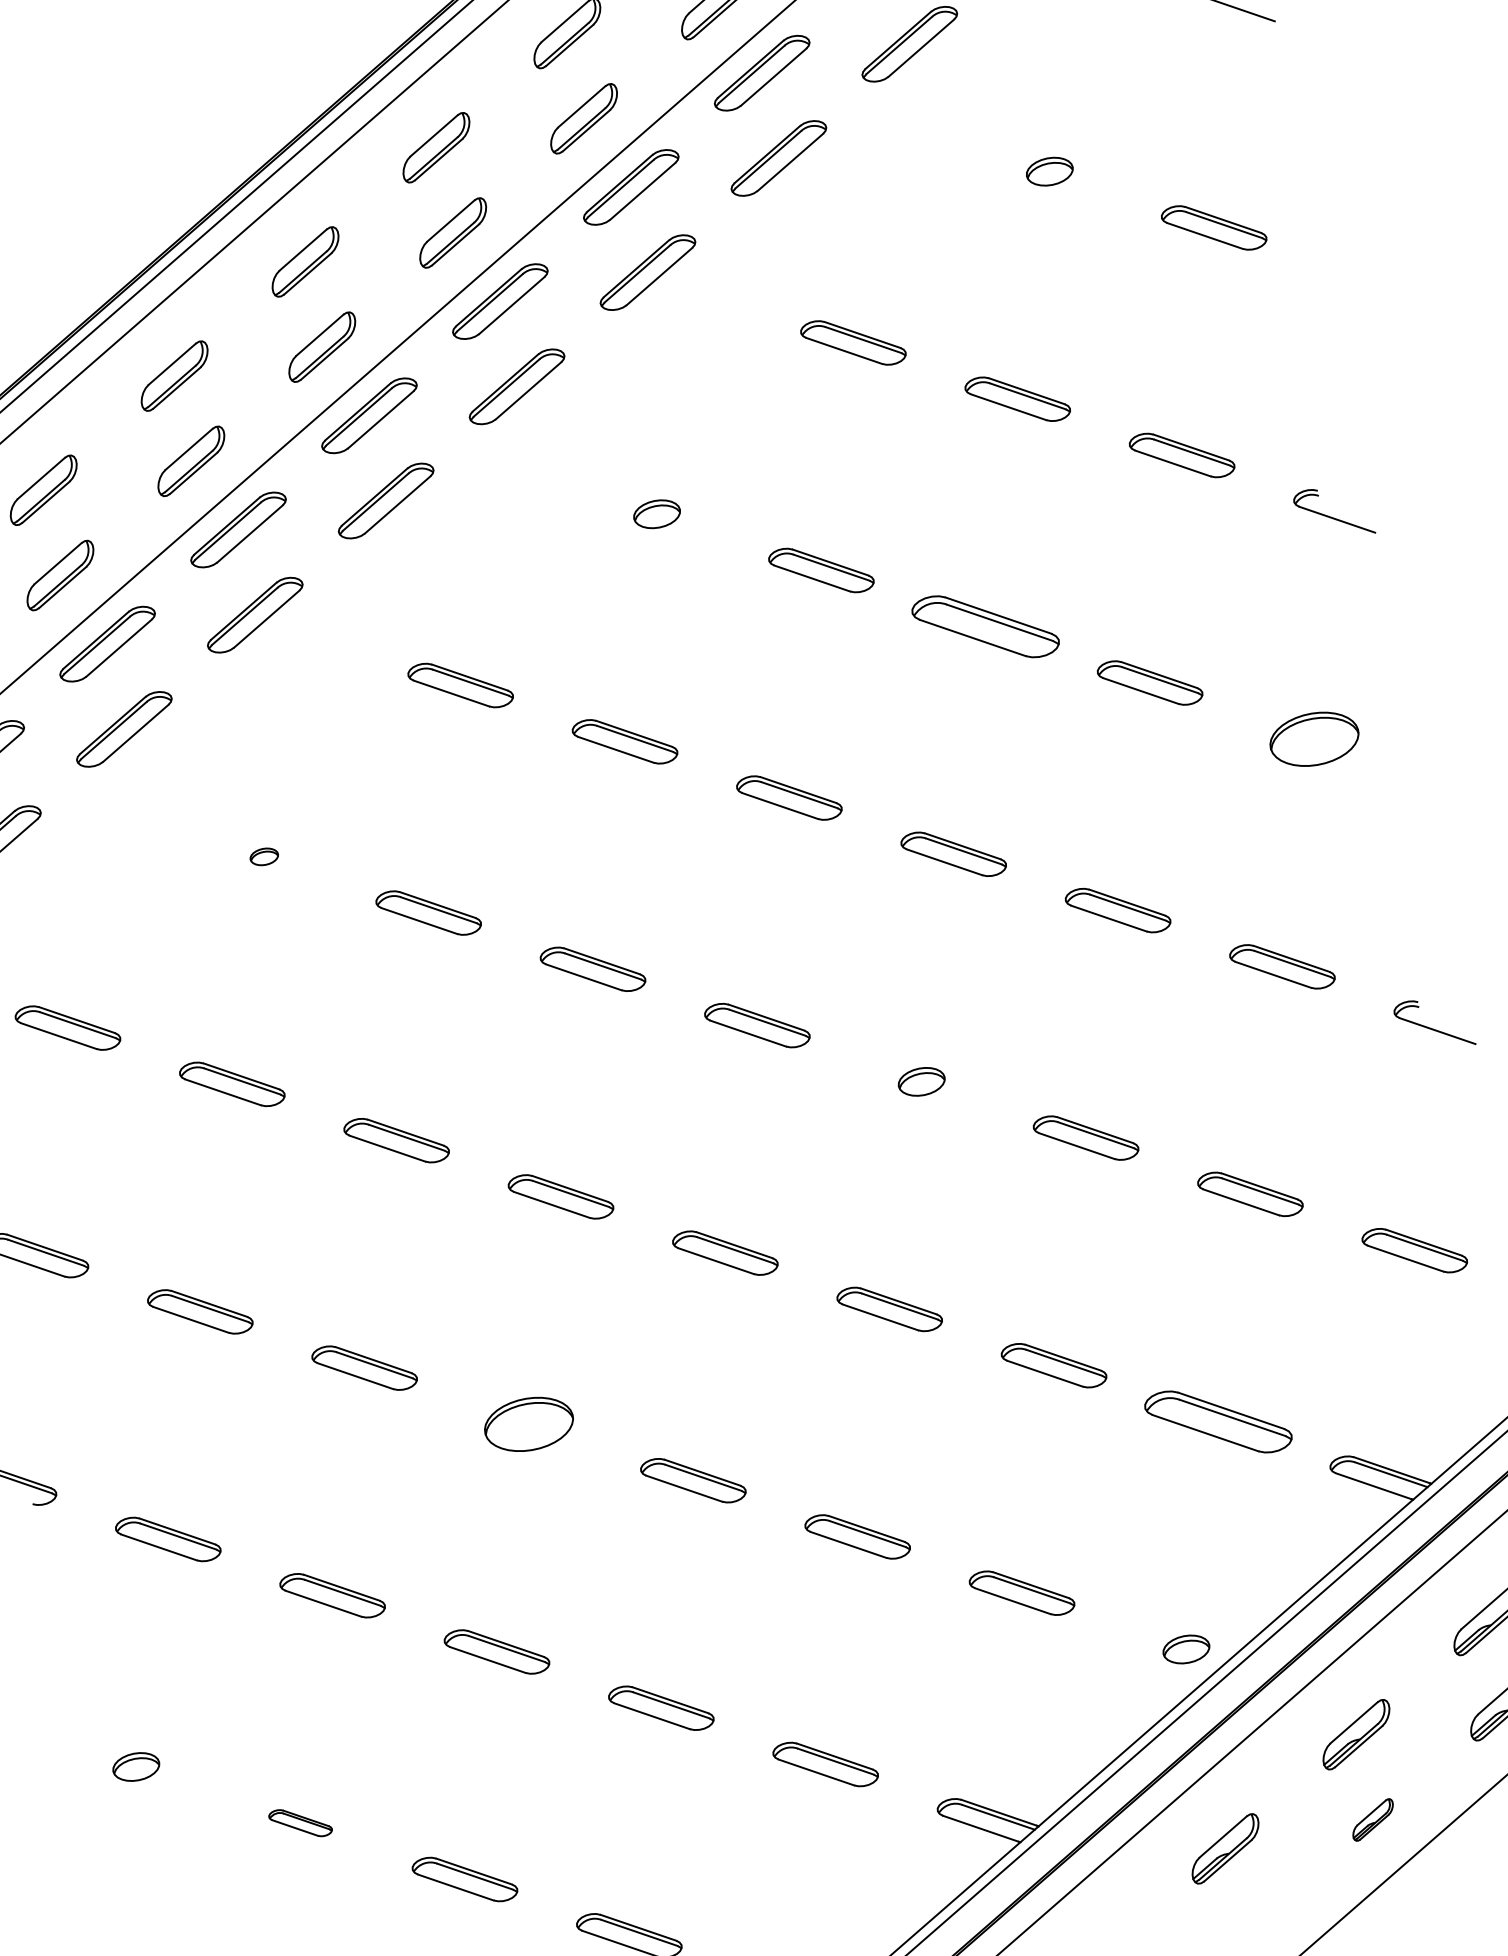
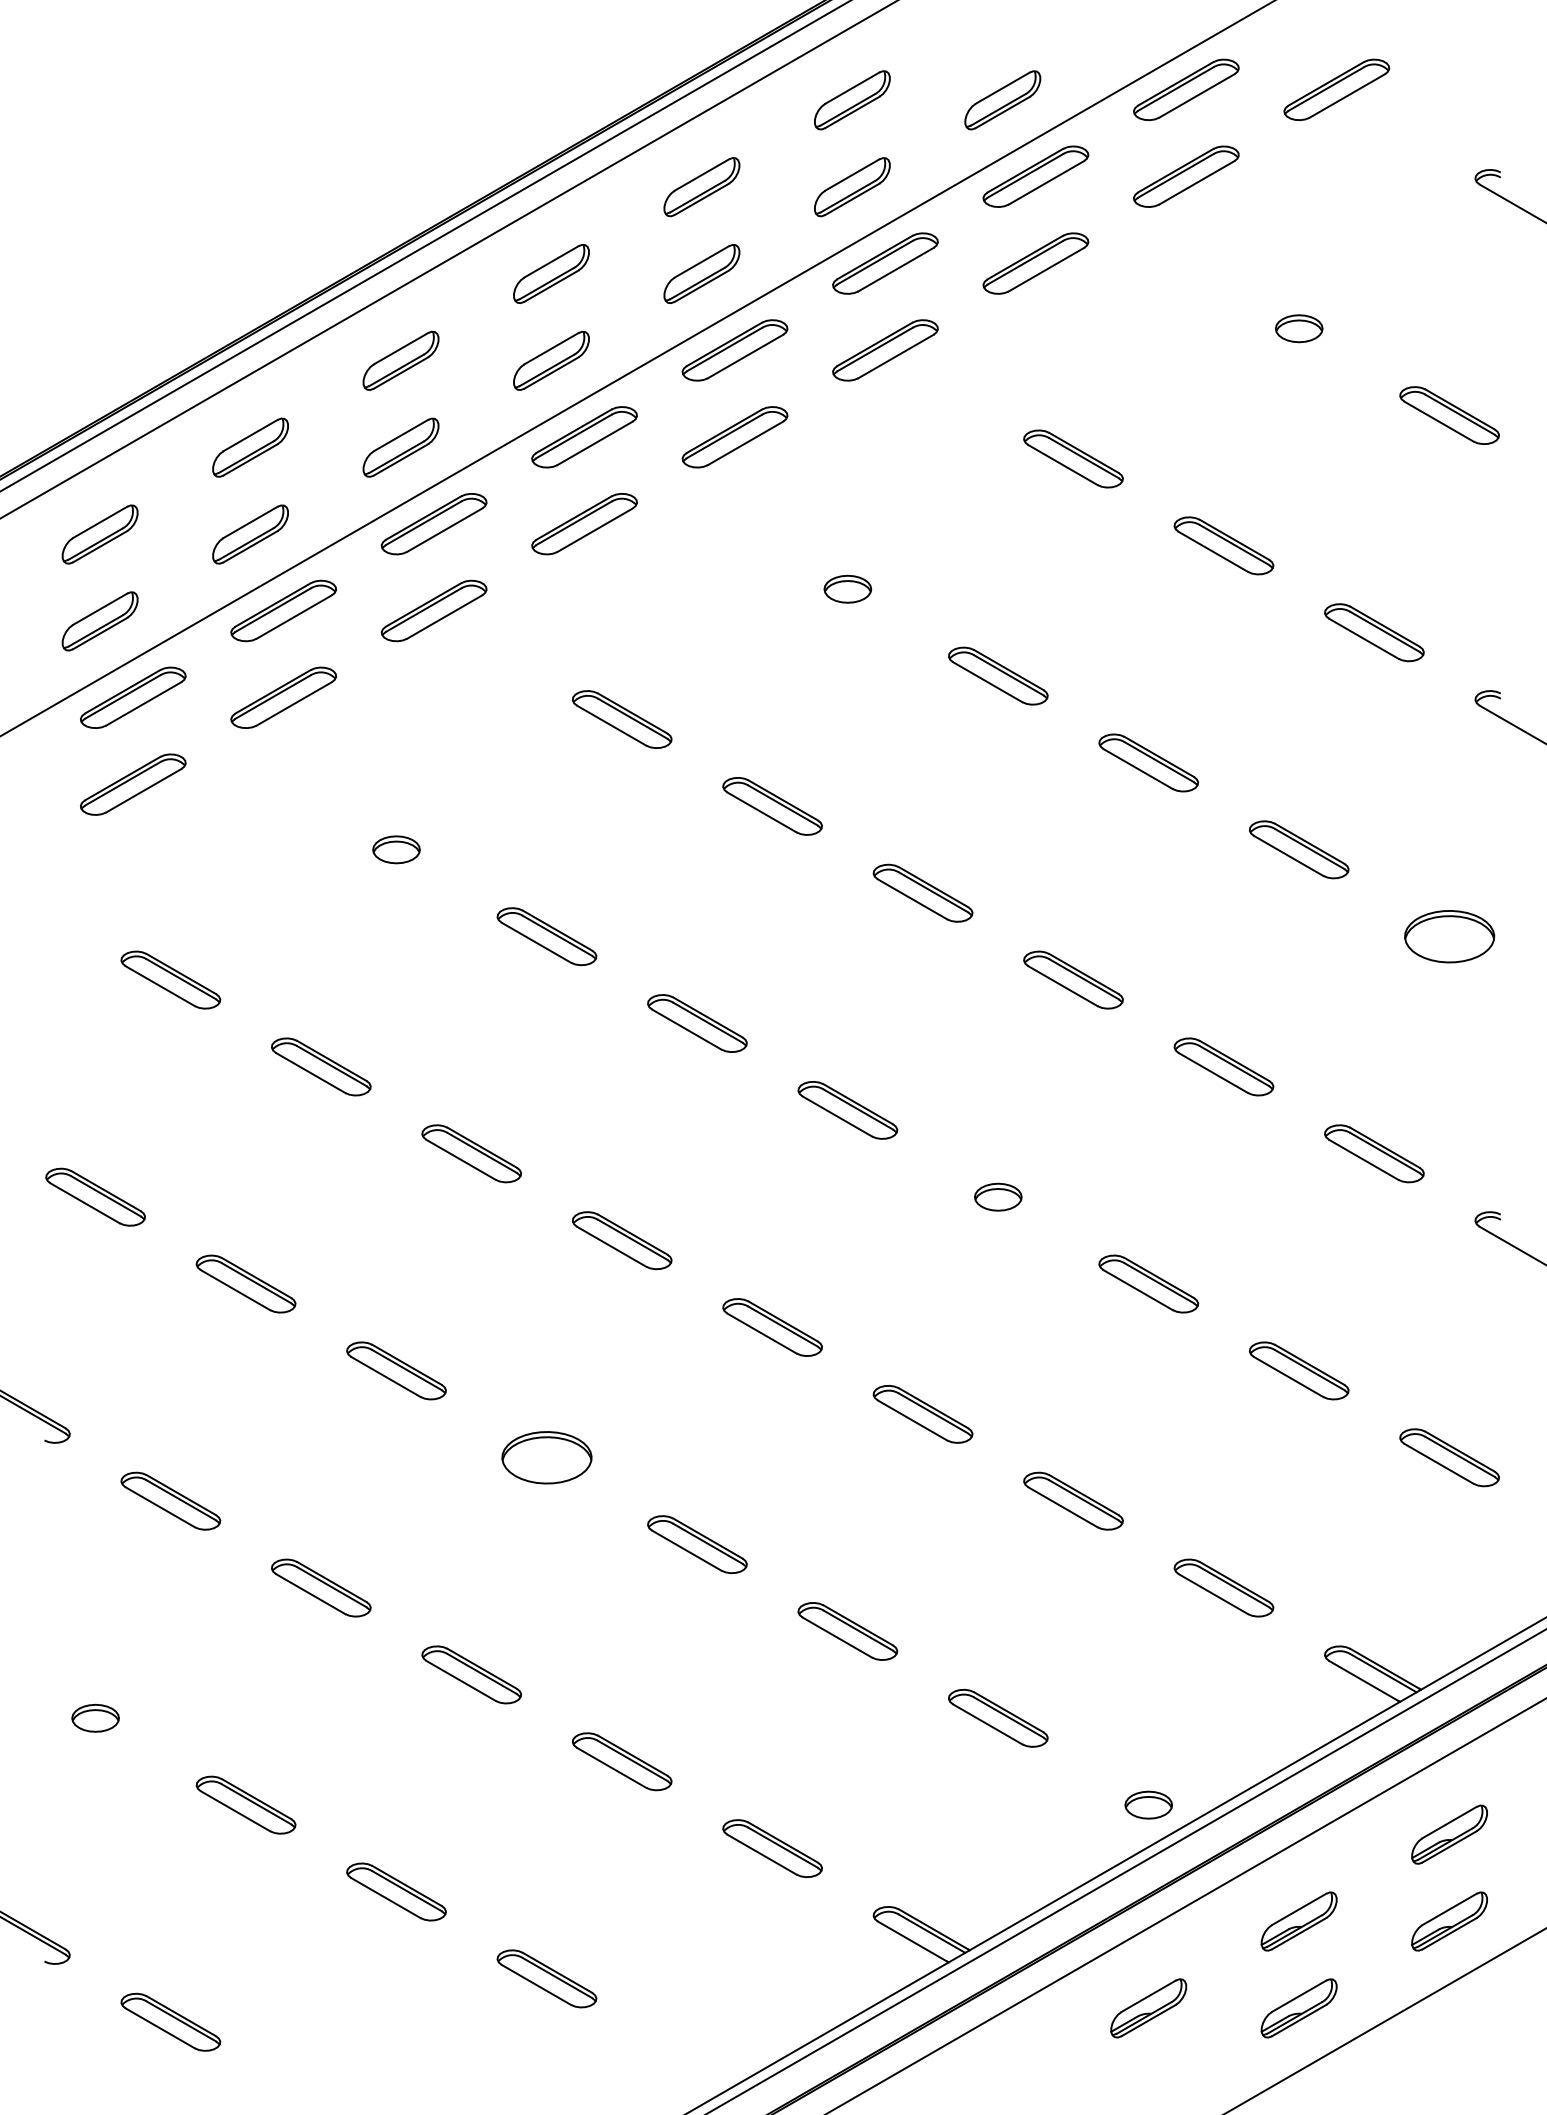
part: (985, 626) -> (1148, 762), size x0.71
part: (264, 856) -> (396, 849), size x1.67
part: (1217, 1421) -> (1223, 1587), size x0.71
part: (1372, 1820) -> (1298, 2008), size x1.67
part: (299, 1822) -> (245, 1804), size x1.67

